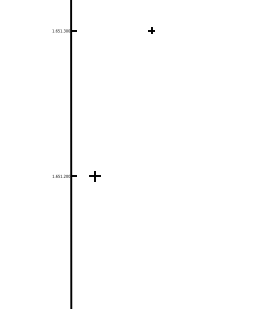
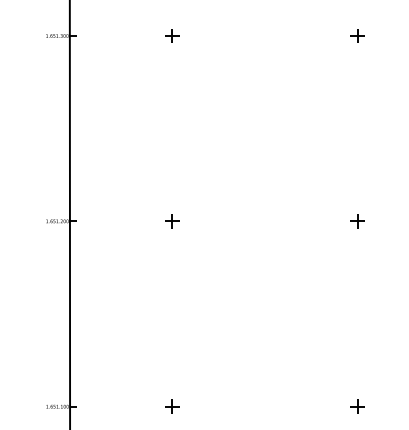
part: (151, 30) -> (172, 35), size x1.67
part: (95, 176) -> (172, 221), moved

